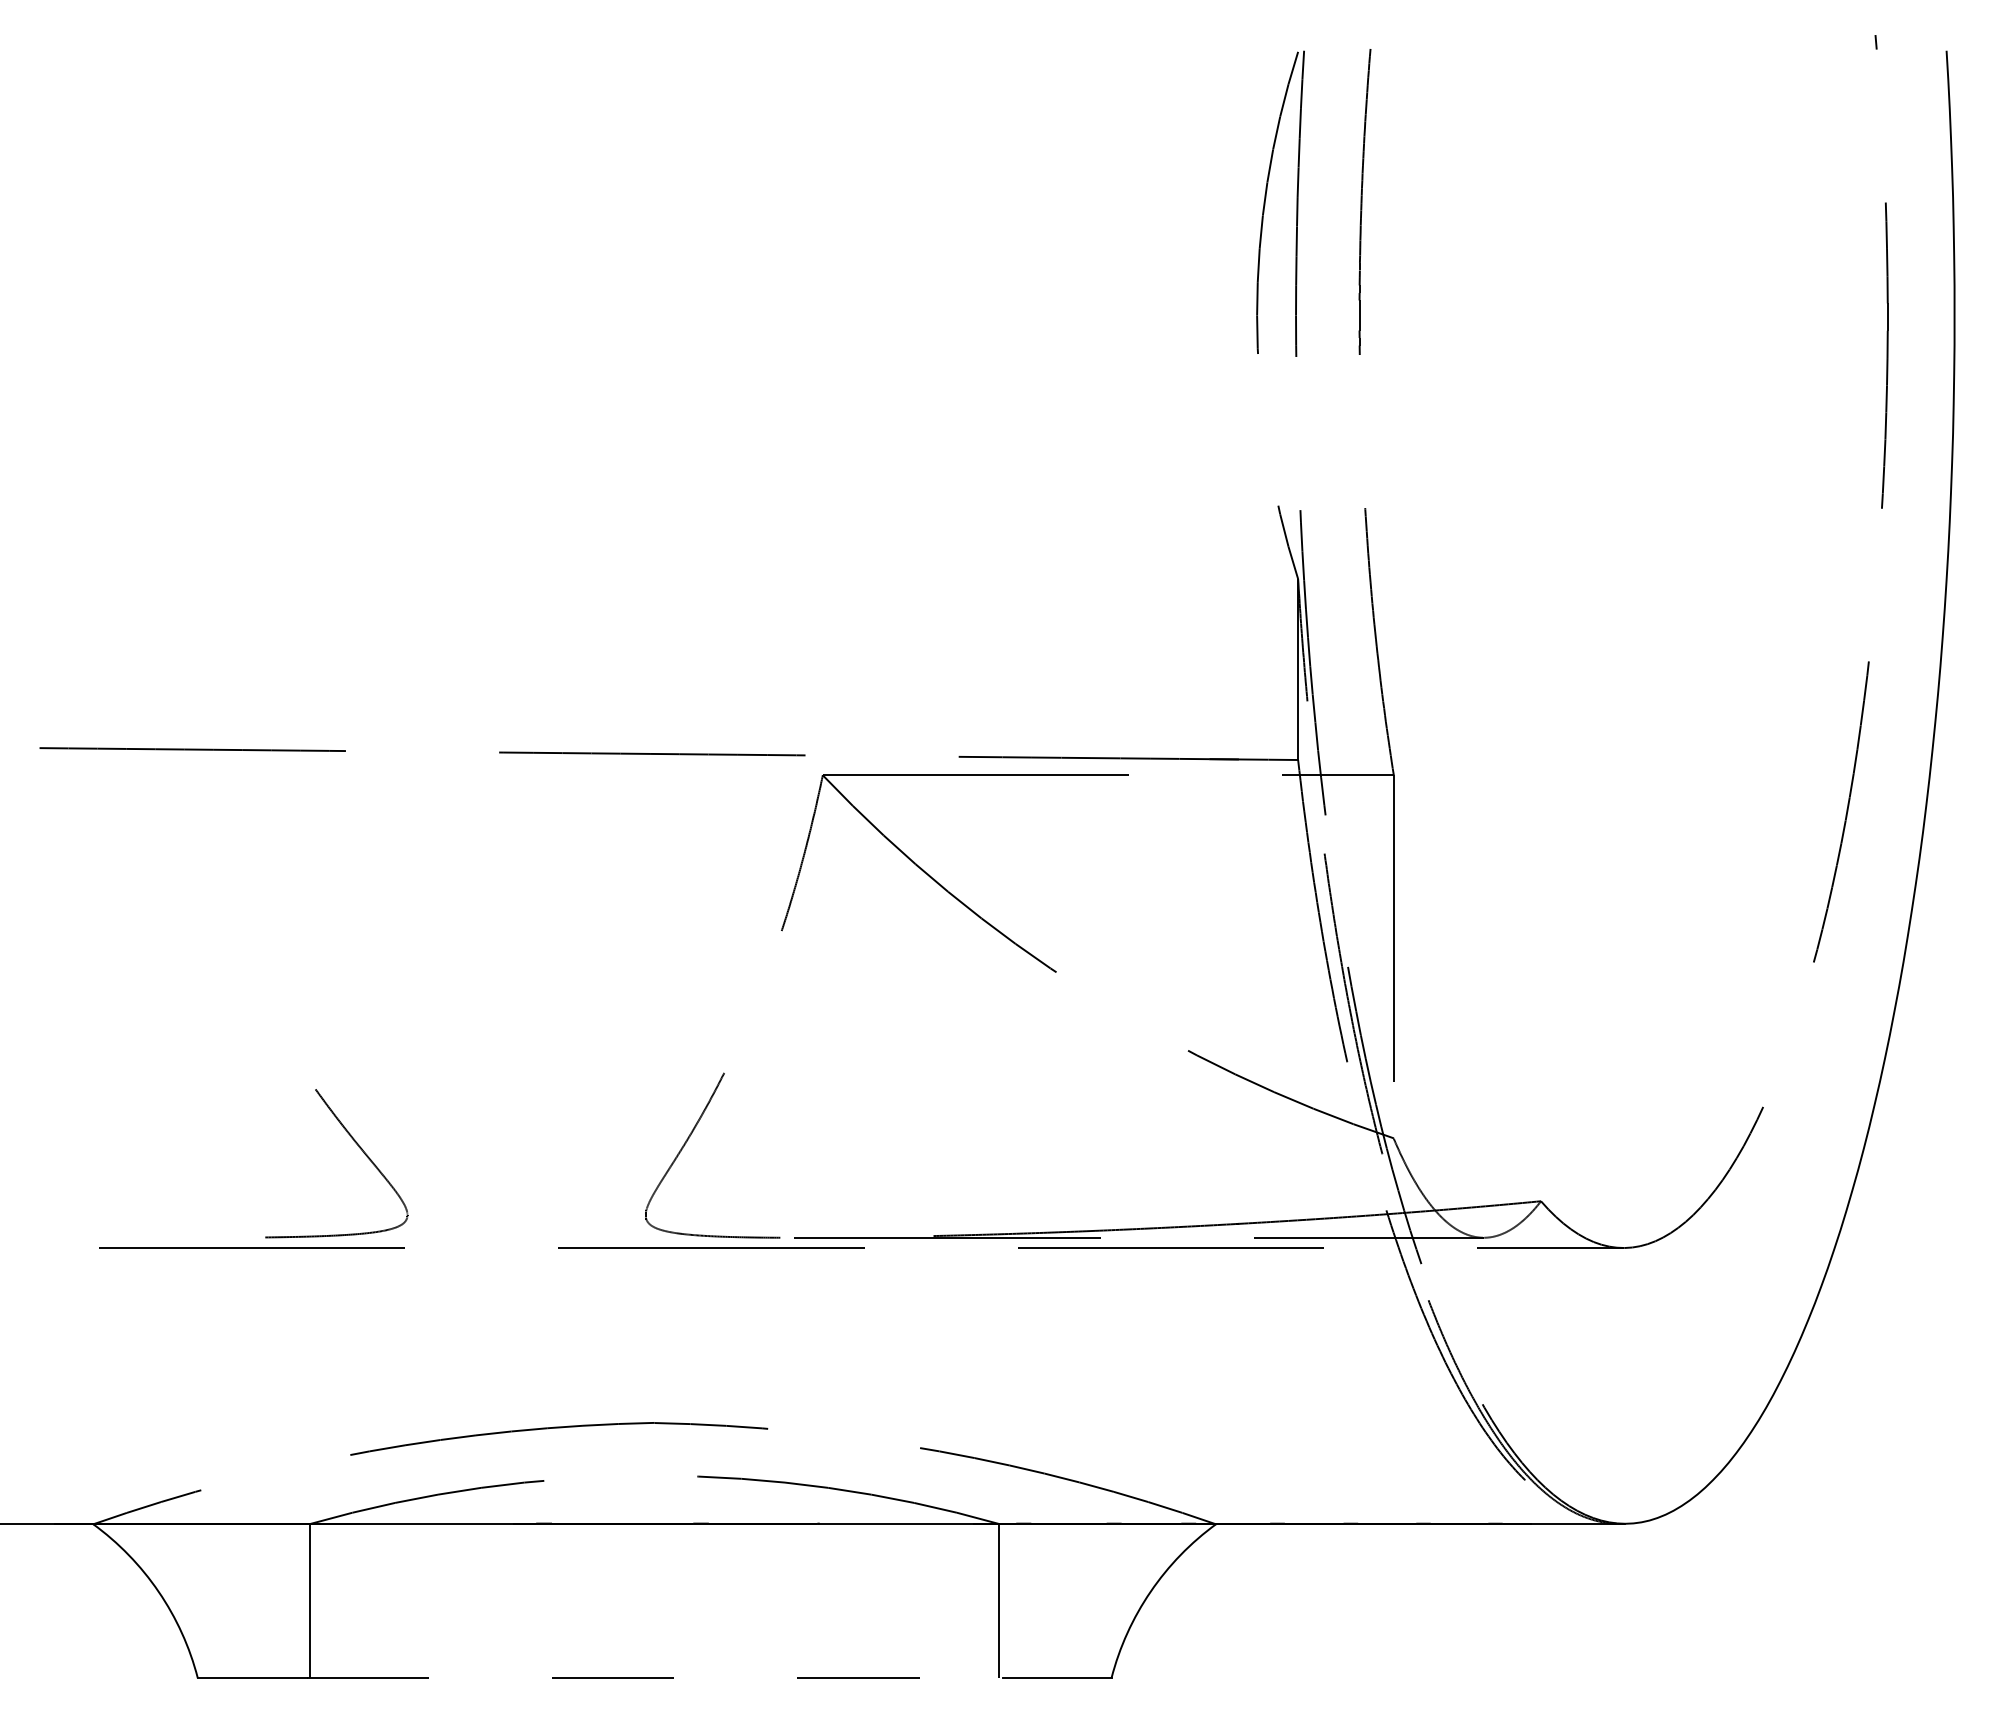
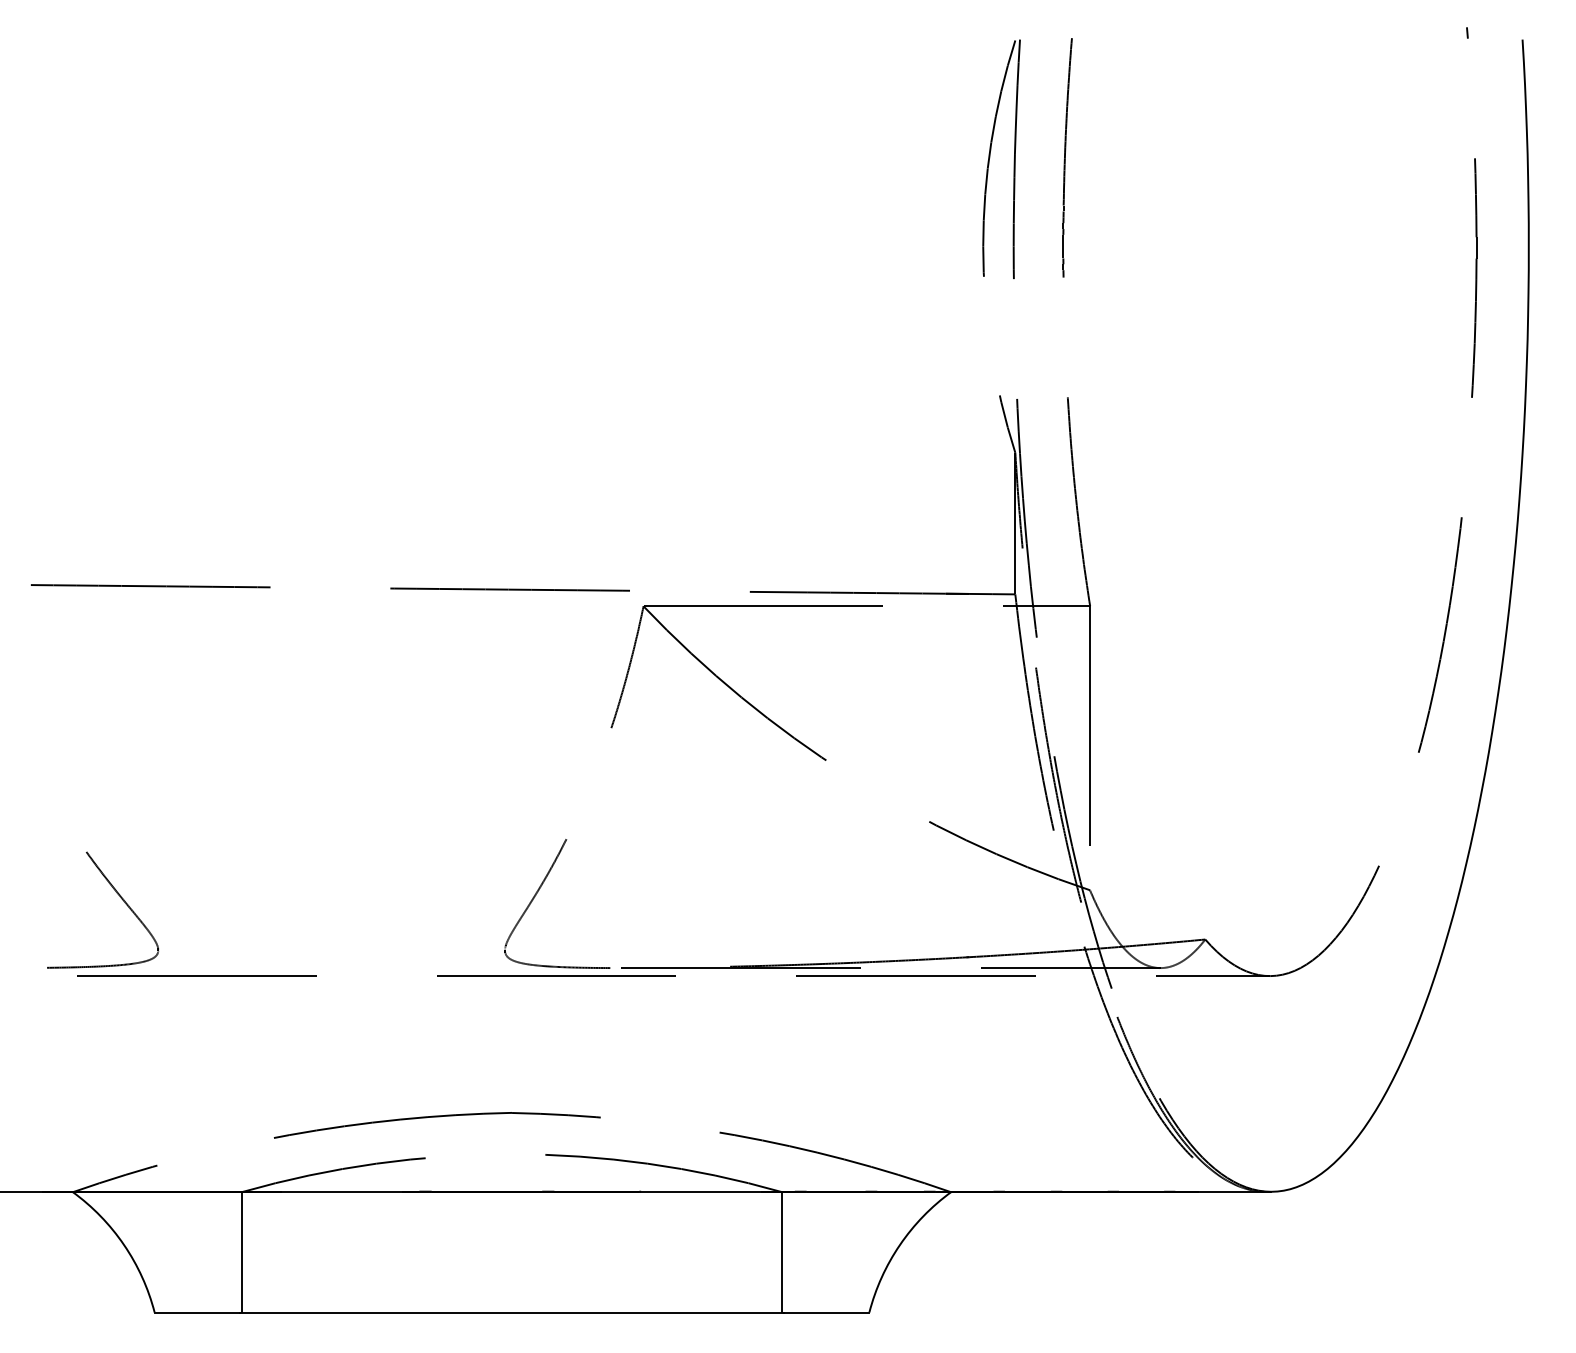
curve: (359, 1148) -> (120, 898), moved
line: (654, 1678) -> (511, 1312), dashed -> solid

